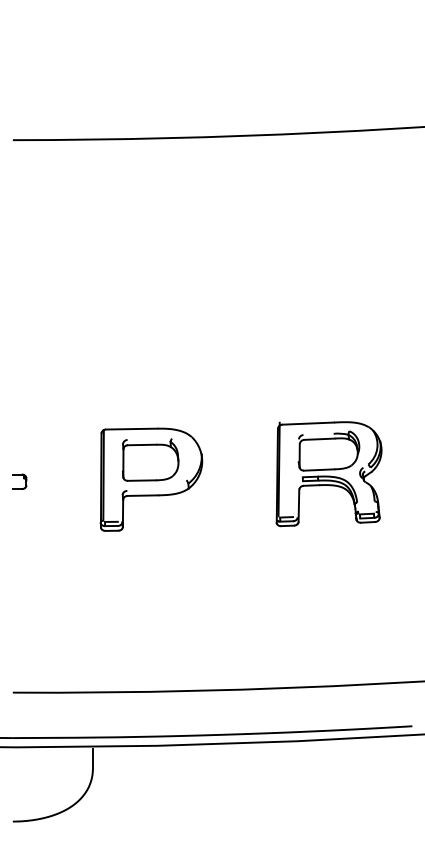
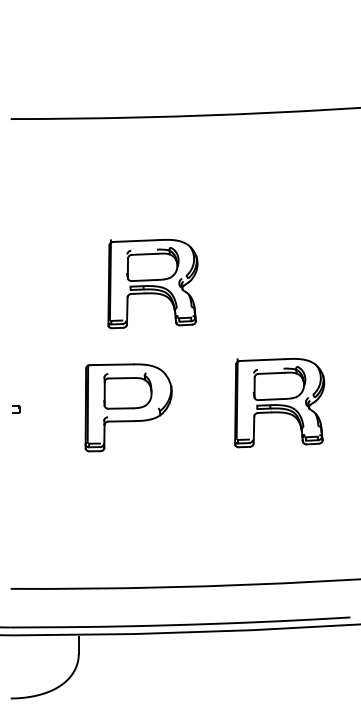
part: (179, 334) -> (152, 284), added
part: (19, 481) -> (16, 409), size x0.6

